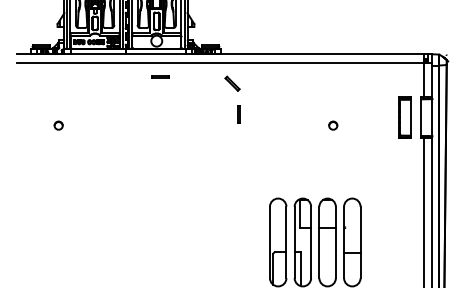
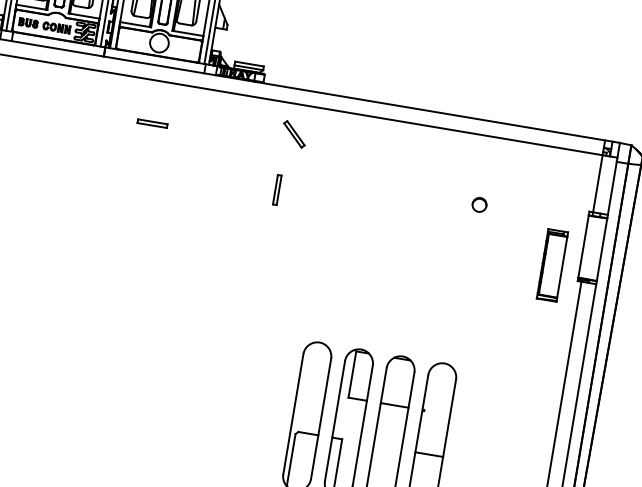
line: (160, 76) -> (152, 122), moved
part: (232, 83) -> (294, 133), moved
part: (404, 117) -> (551, 265), moved
part: (333, 125) -> (480, 204), moved

